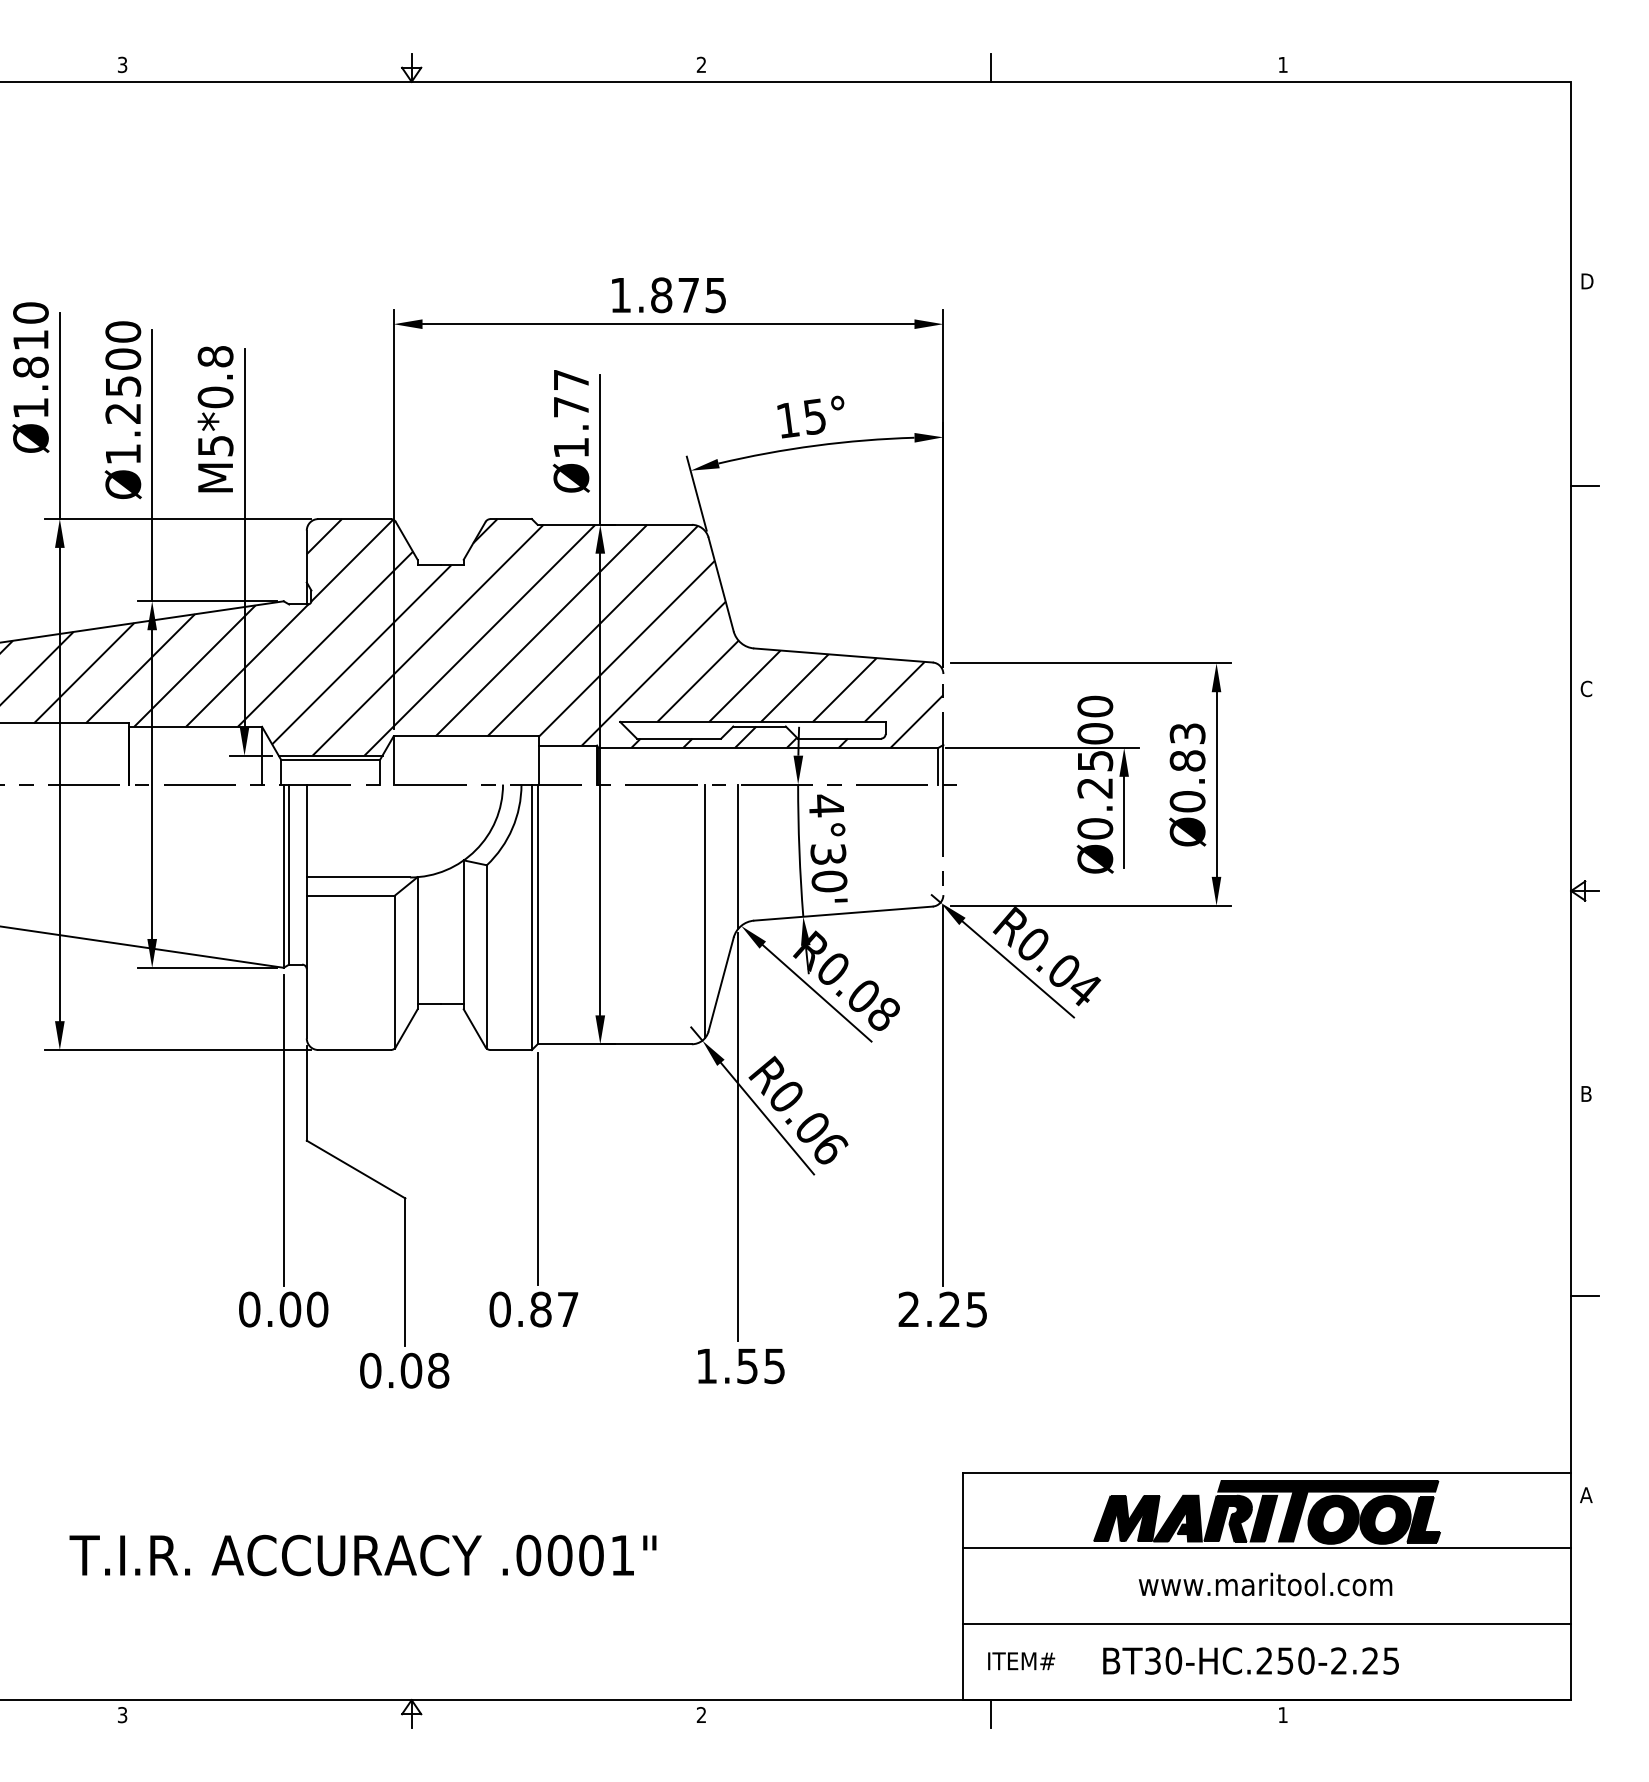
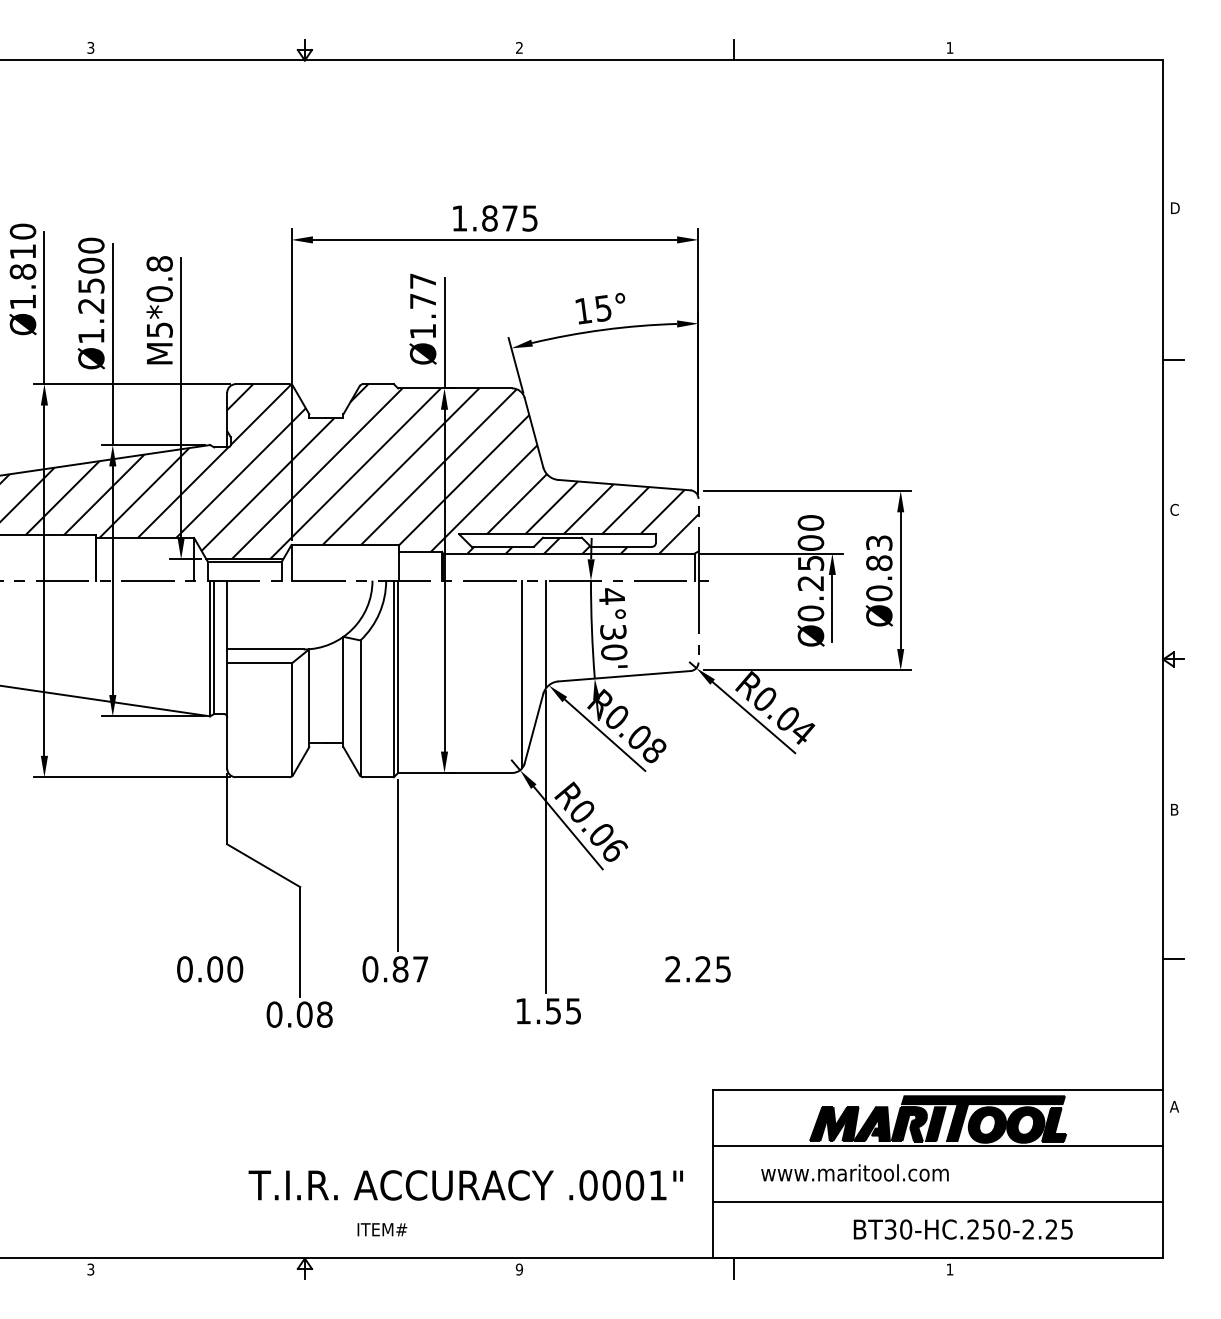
line: (943, 1094) -> (698, 810), removed
line: (284, 1130) -> (210, 836), removed
text: (362, 1555) -> (465, 1185), moved
text: (1264, 1583) -> (854, 1172), moved
text: (1021, 1660) -> (382, 1229), moved
text: (1250, 1660) -> (962, 1229), moved
text: (701, 1714) -> (519, 1269), 2 -> 9

